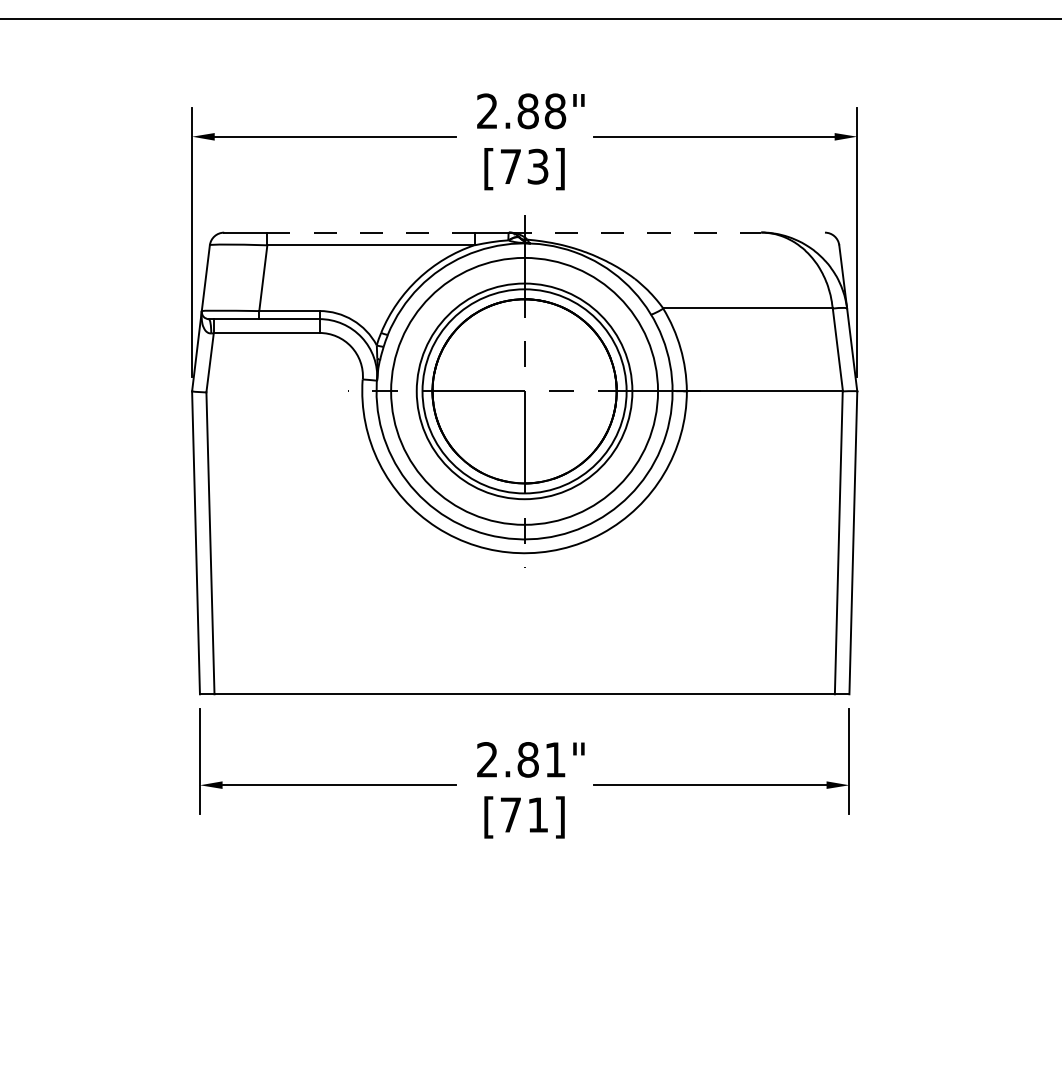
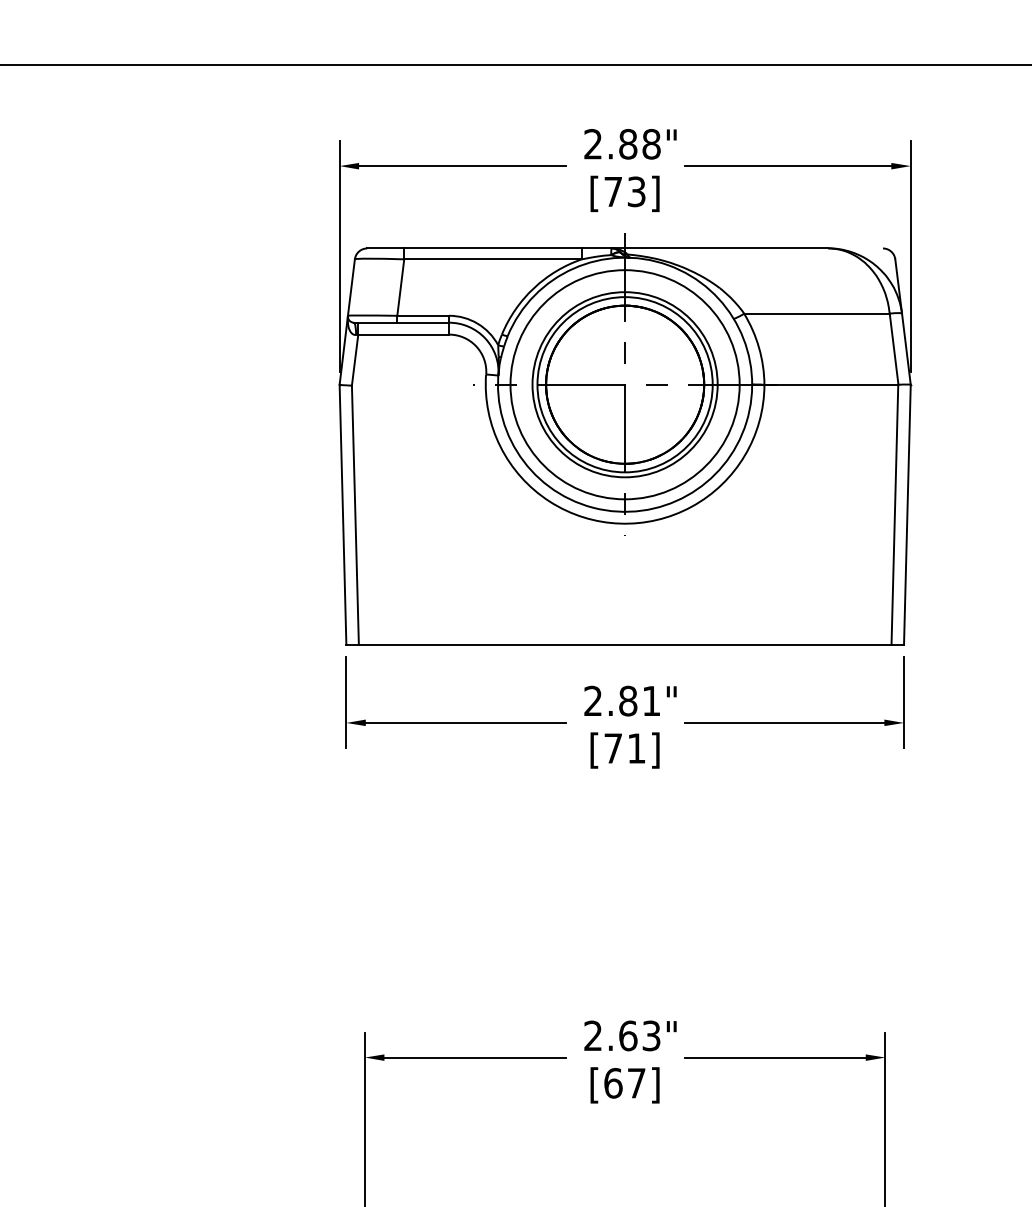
line: (371, 232) -> (493, 248), dashed -> solid
line: (635, 232) -> (720, 248), dashed -> solid

